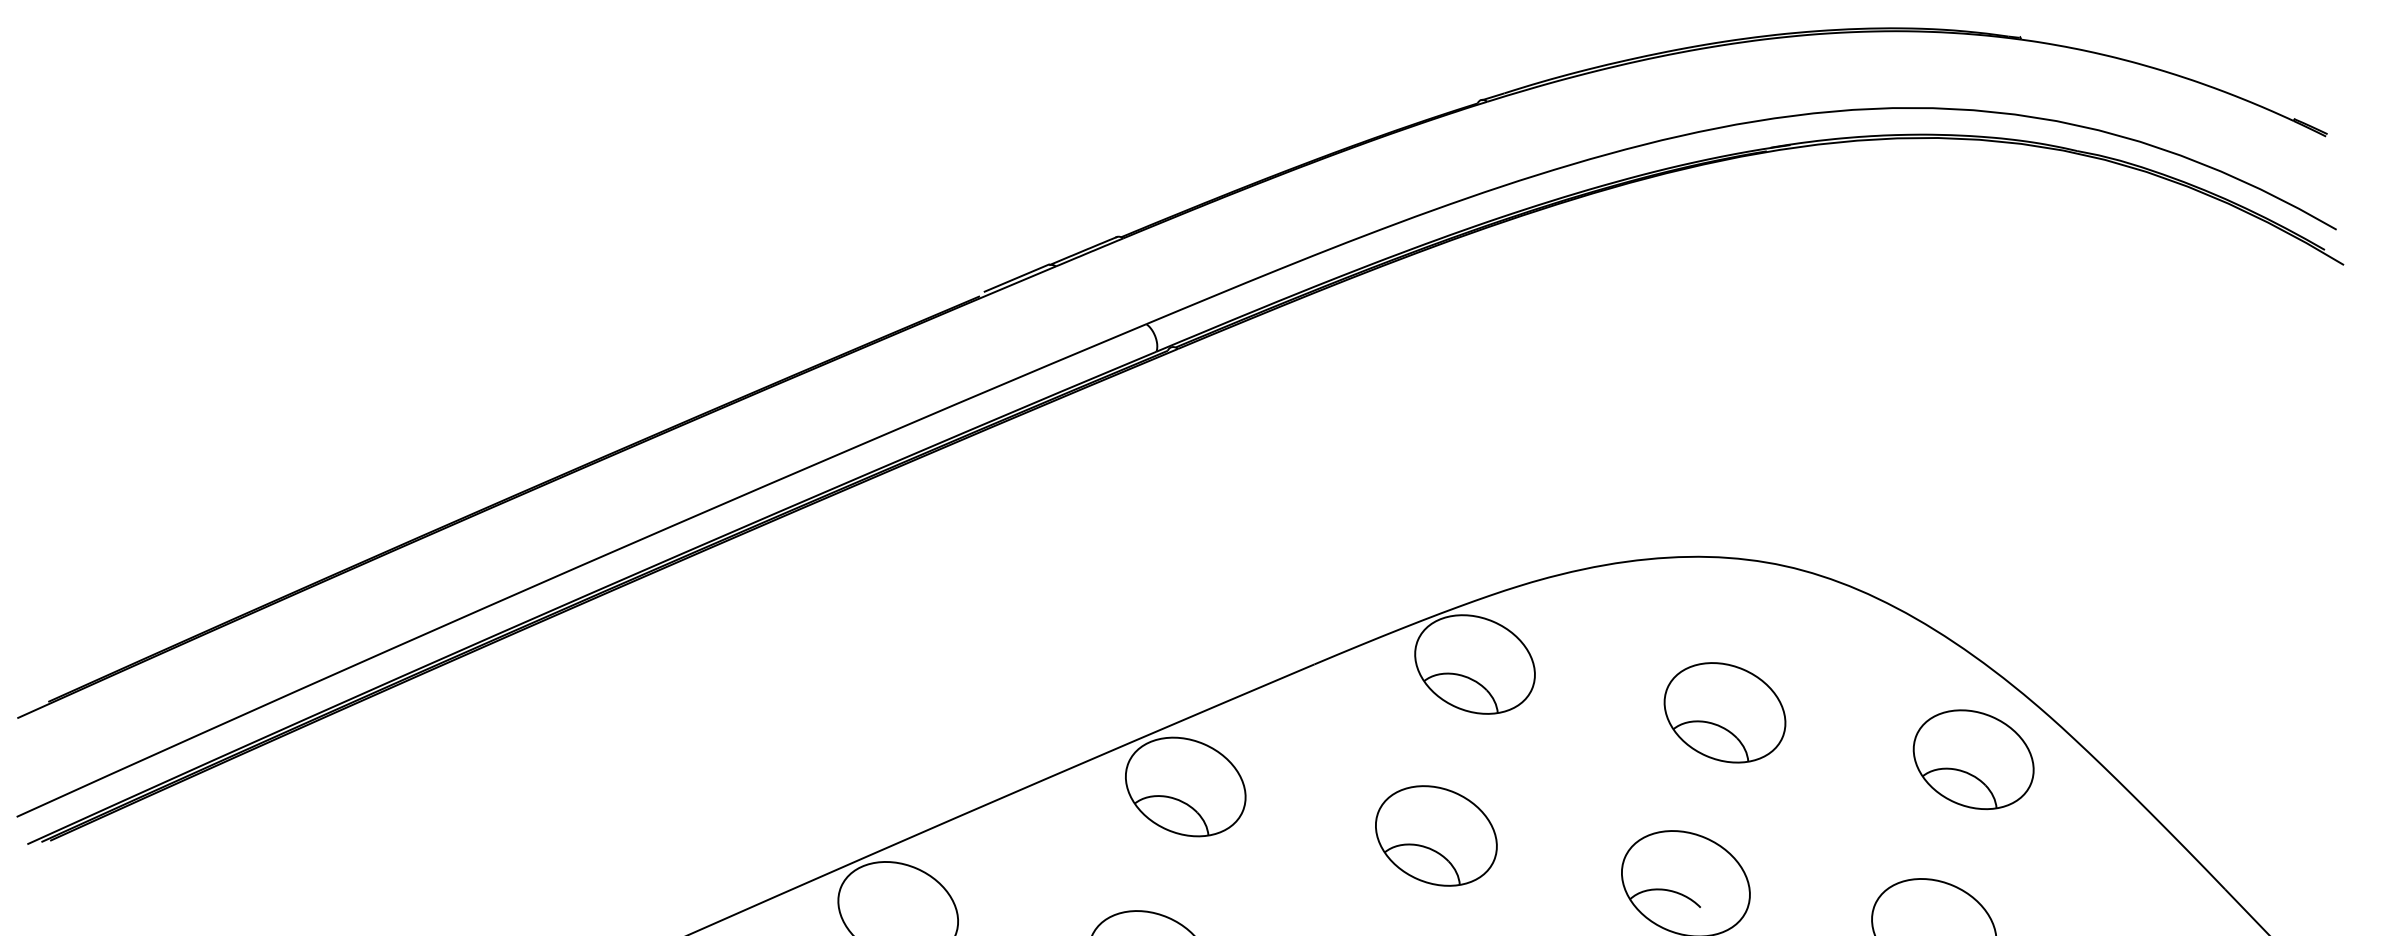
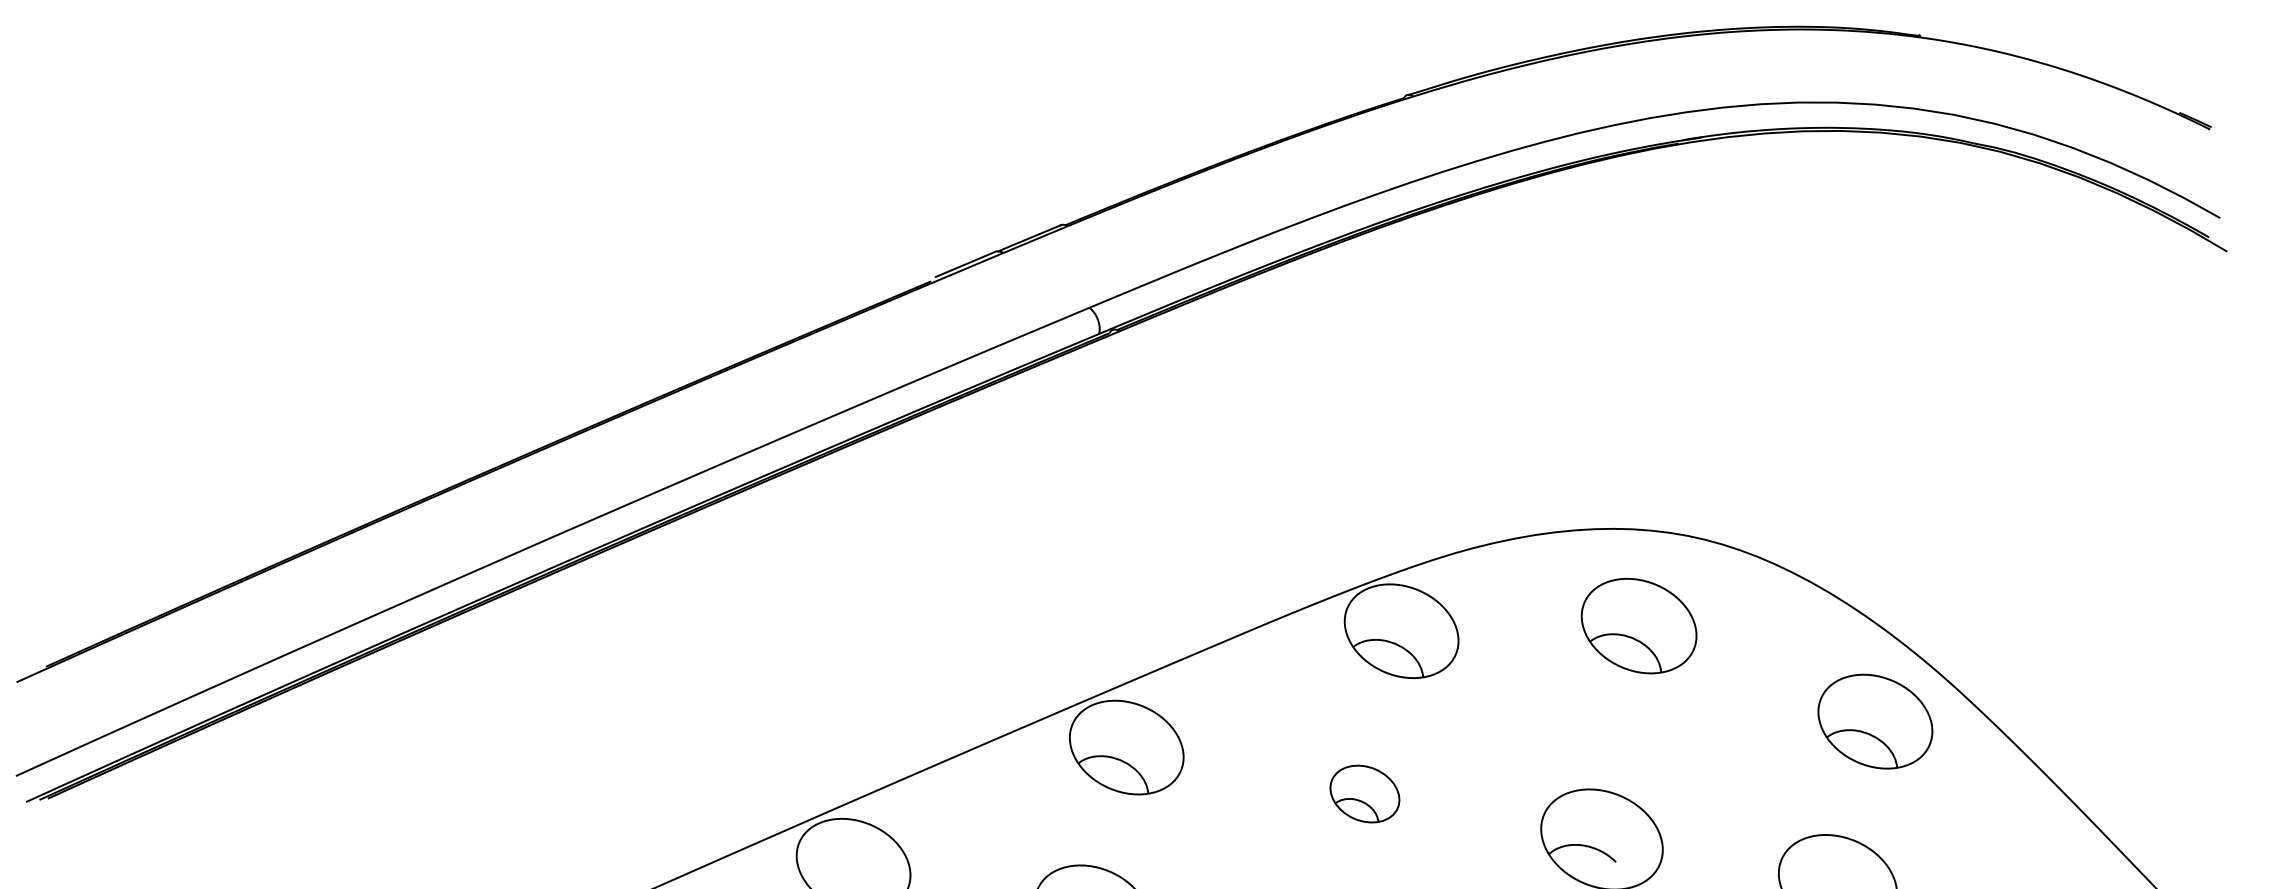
part: (1724, 712) -> (1638, 625), moved
part: (1435, 835) -> (1364, 793), size x0.6

